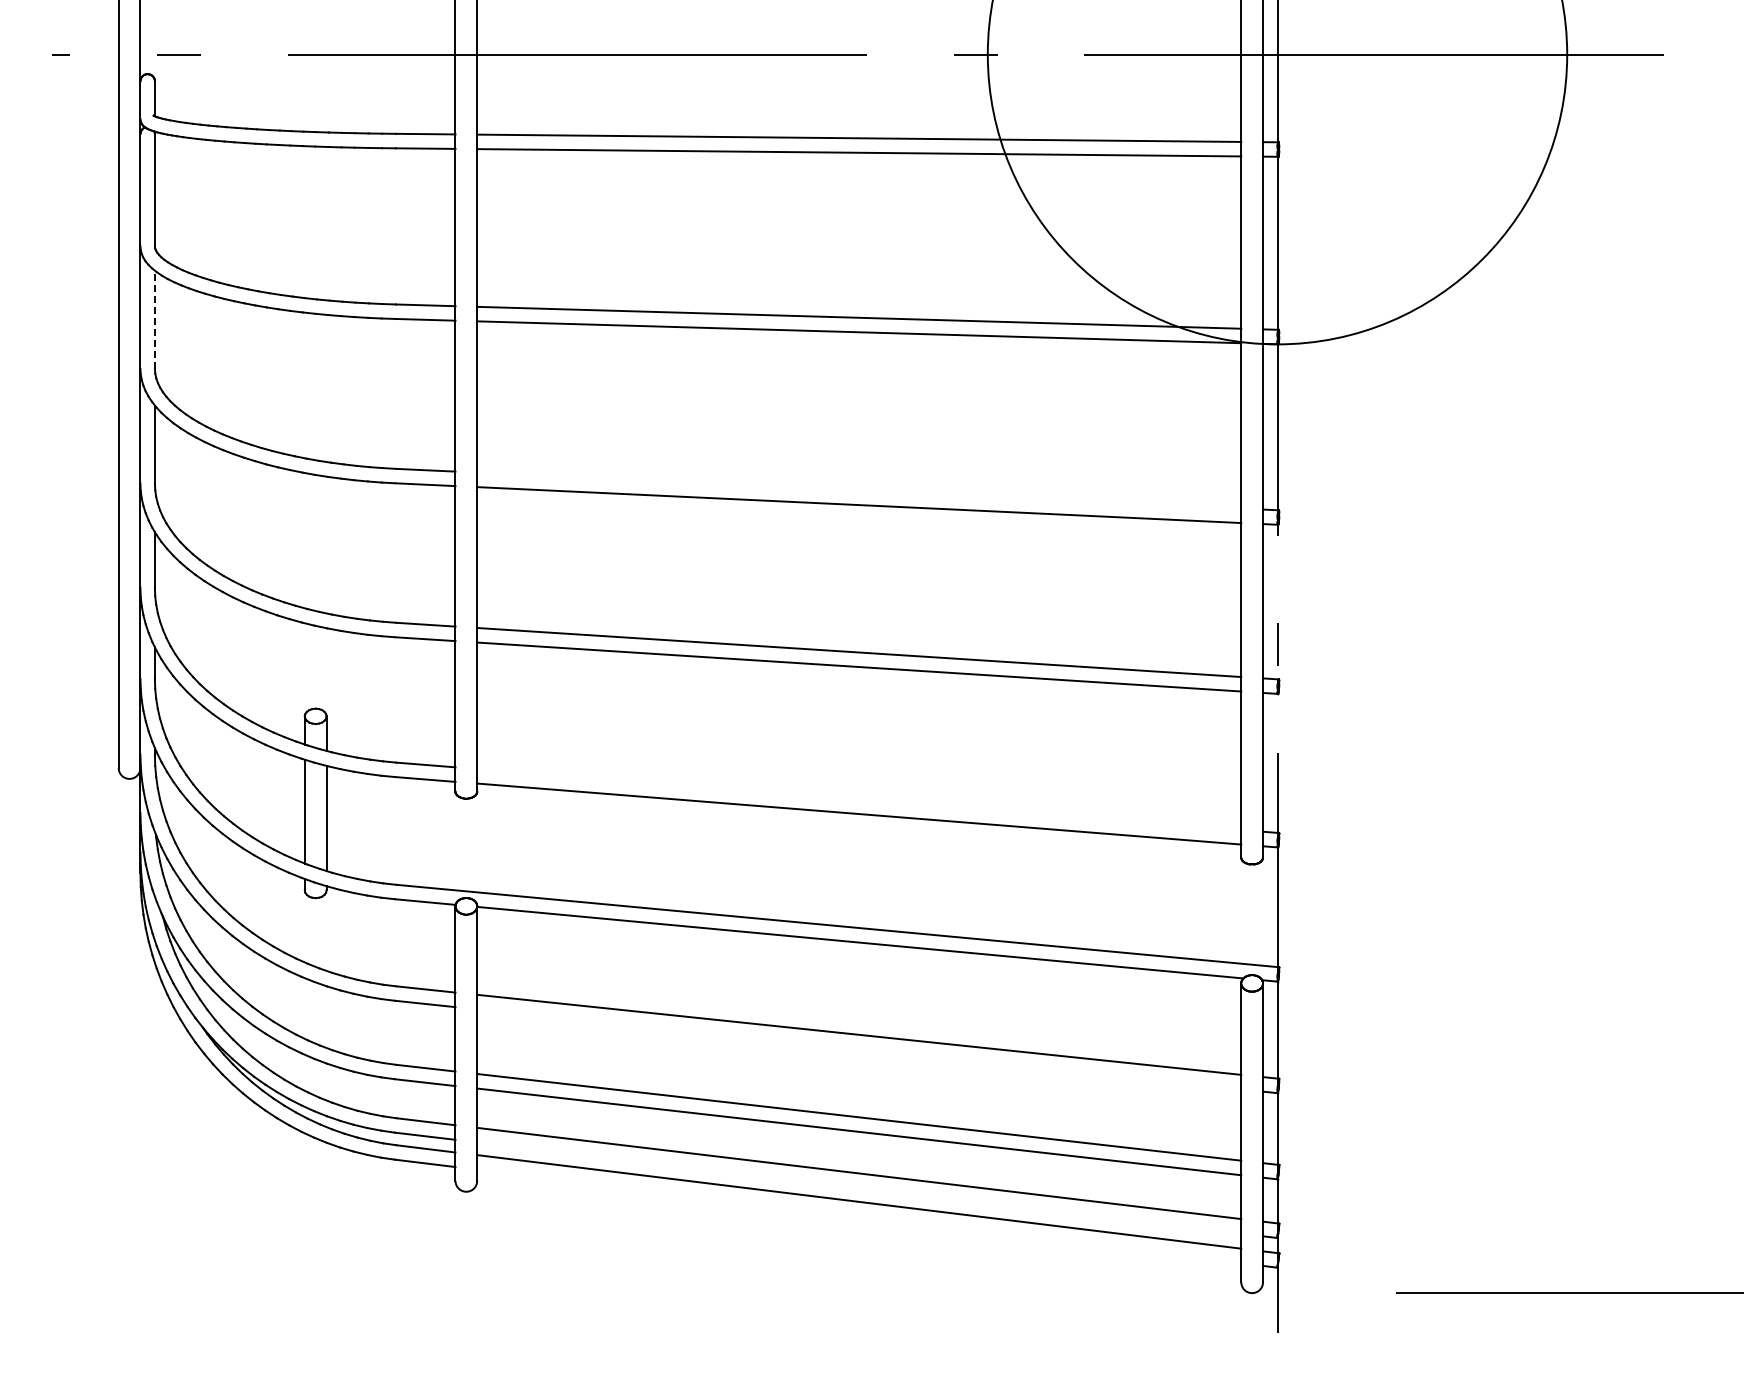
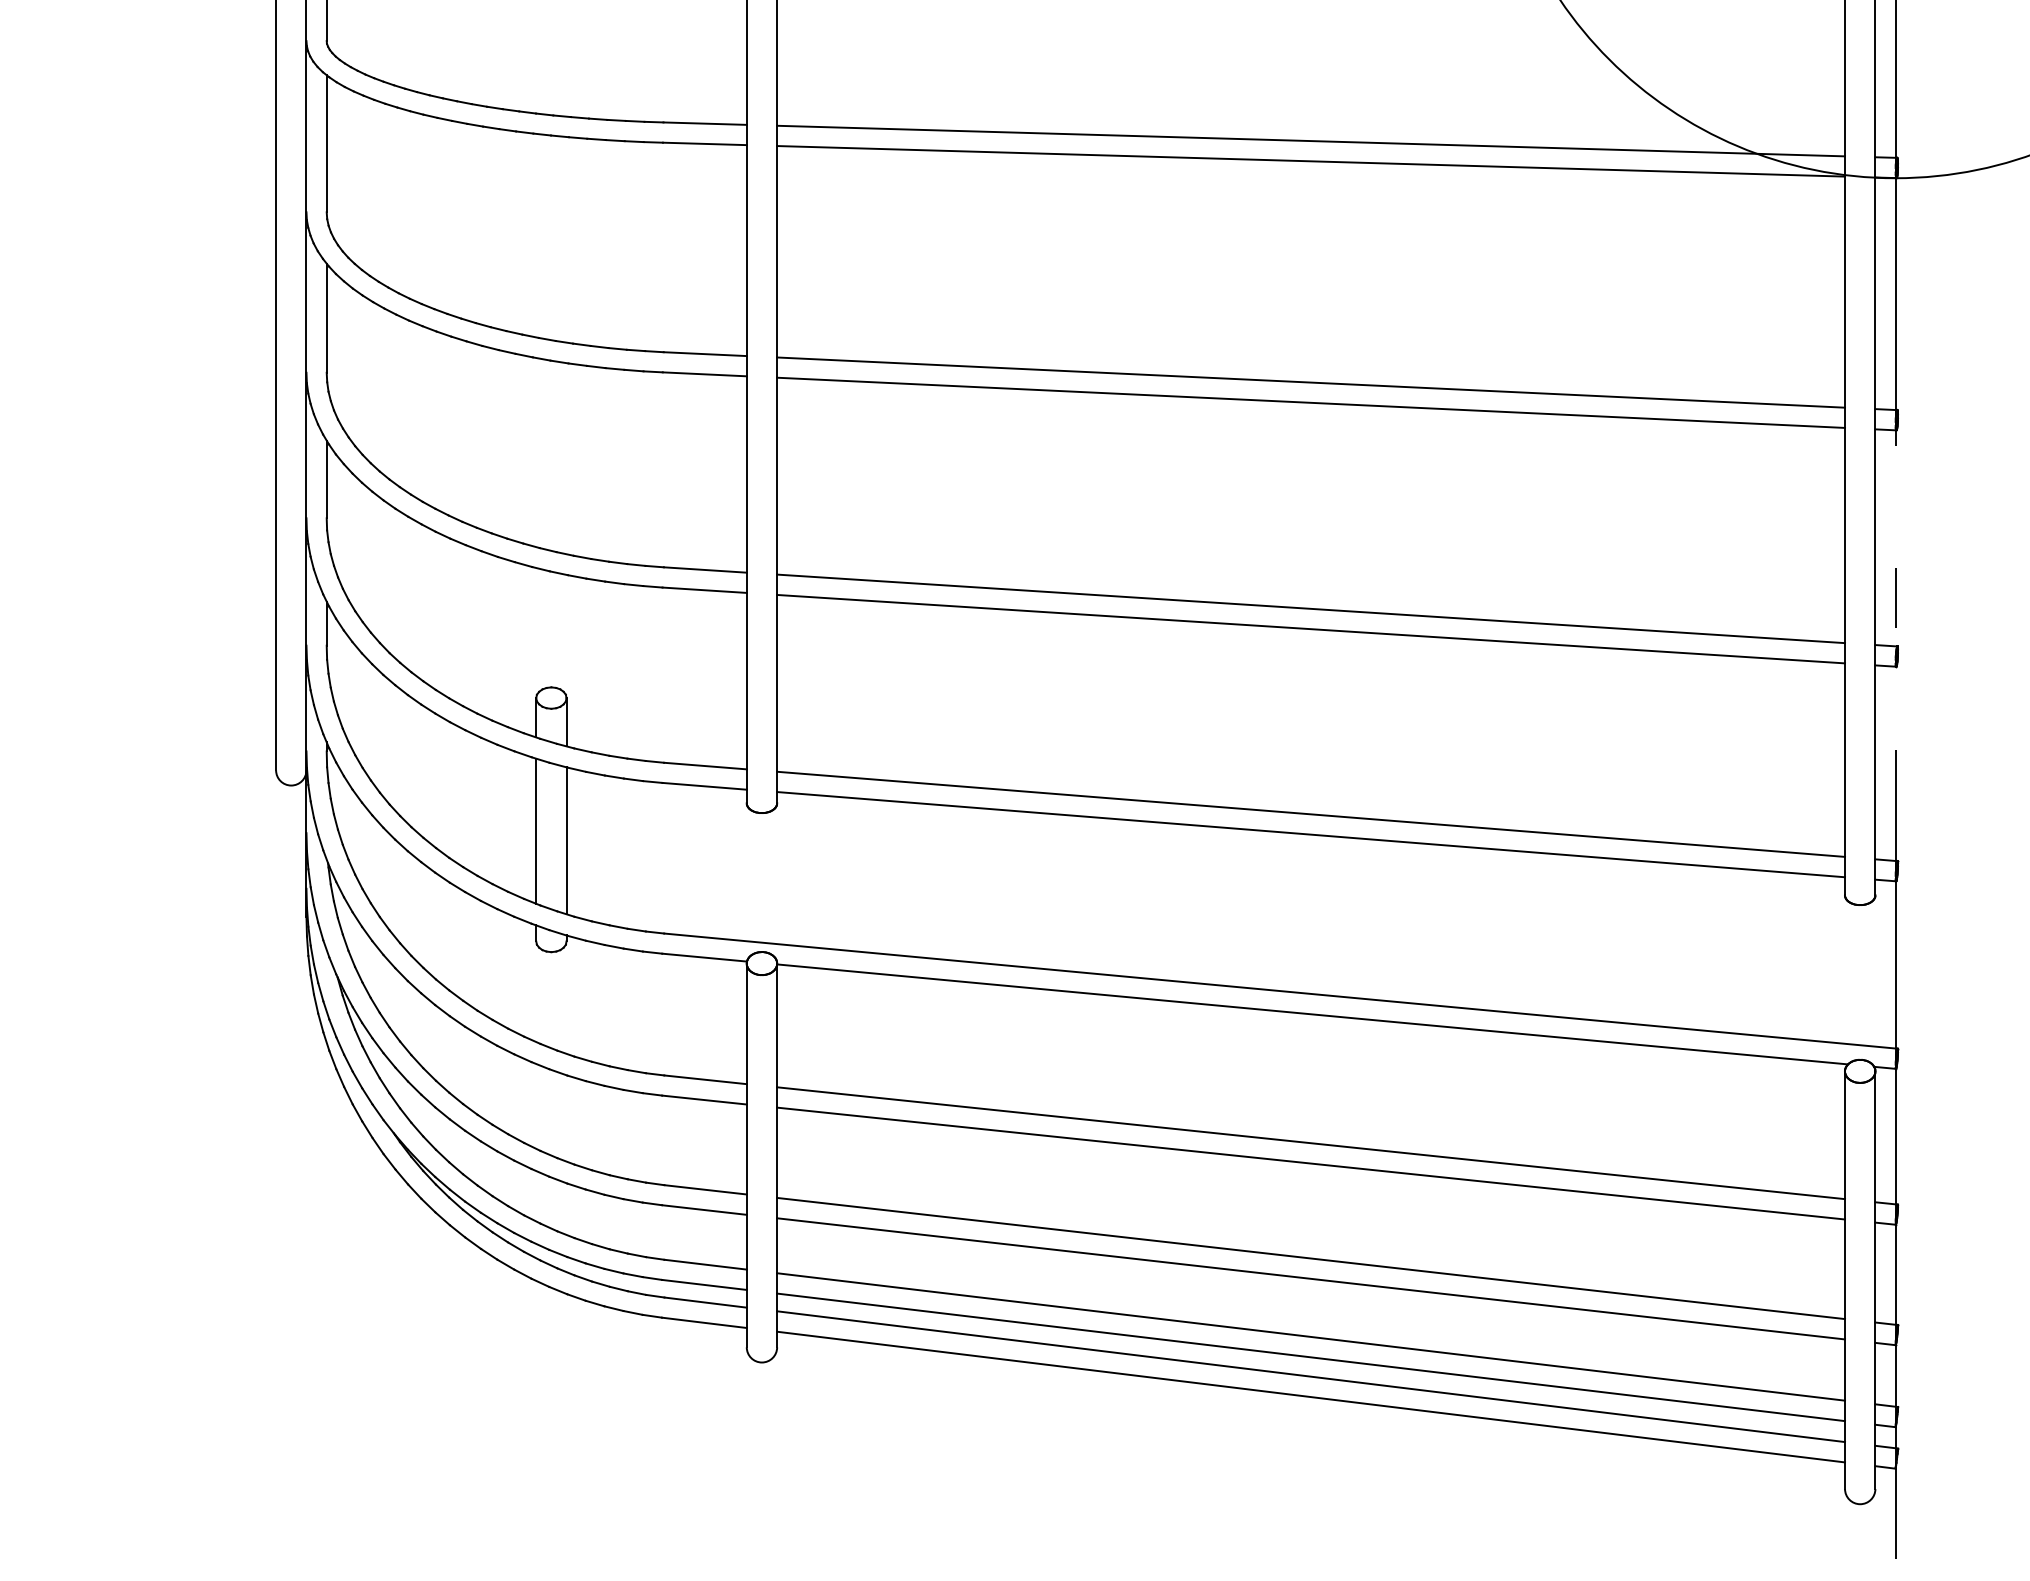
line: (154, 319) -> (326, 143), dashed -> solid
line: (859, 490) -> (1311, 382), added
line: (859, 799) -> (1311, 814), added
line: (859, 1049) -> (1311, 1163), added
line: (859, 1187) -> (1311, 1356), added
line: (859, 1216) -> (1311, 1397), added

